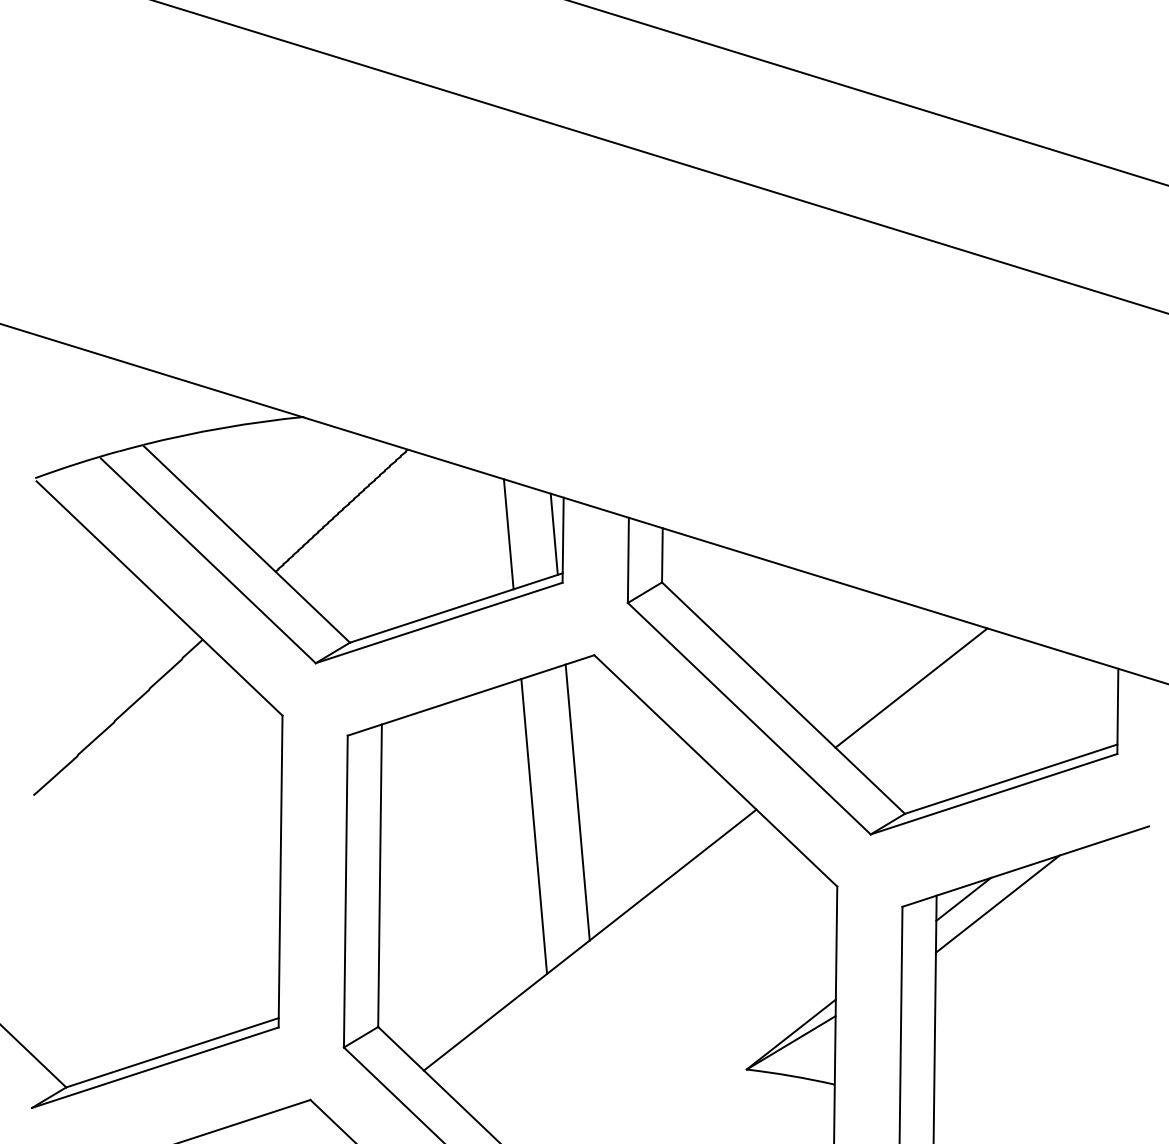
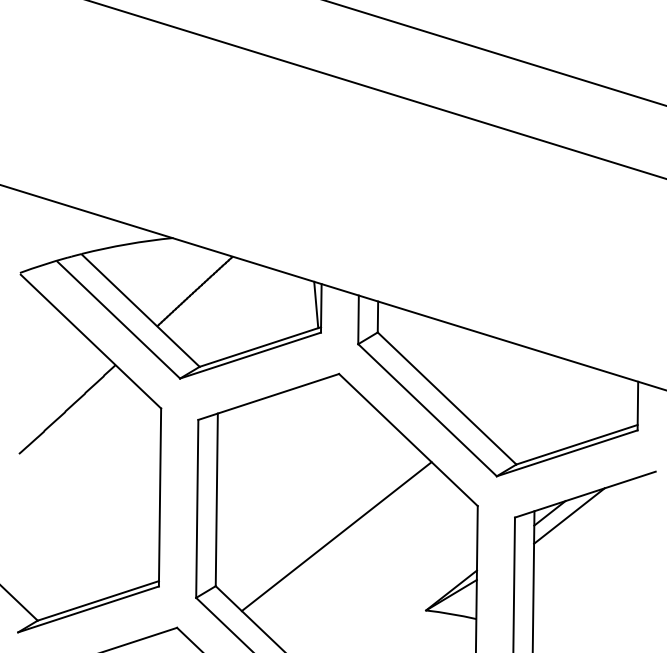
line: (509, 533) -> (290, 304), removed
line: (910, 687) -> (519, 392), removed
line: (577, 801) -> (329, 457), removed
line: (533, 826) -> (304, 471), removed

